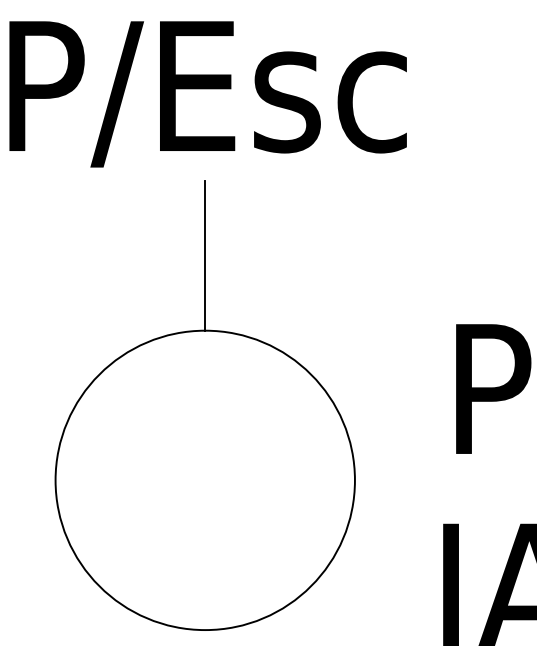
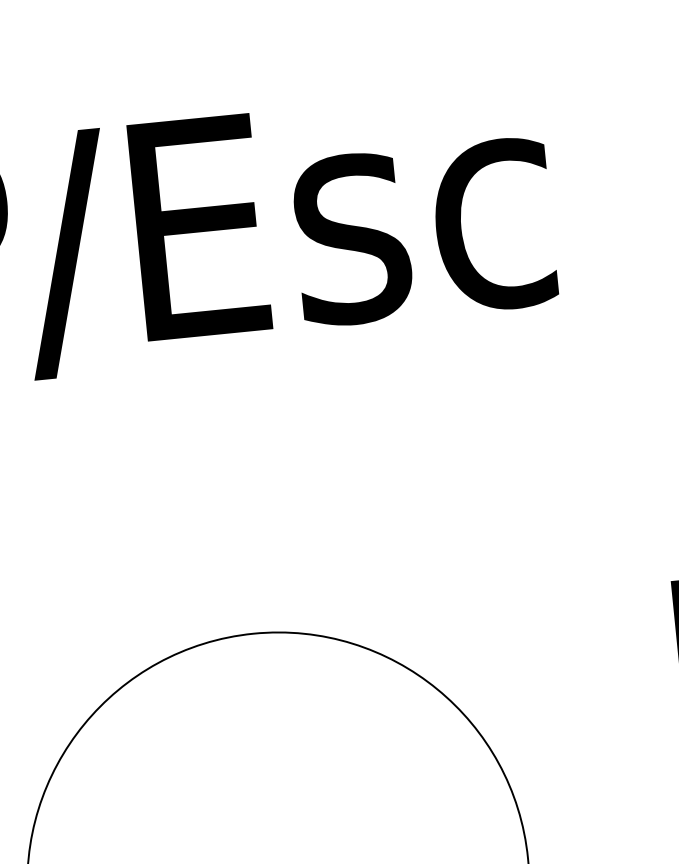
line: (205, 255) -> (241, 508), removed

